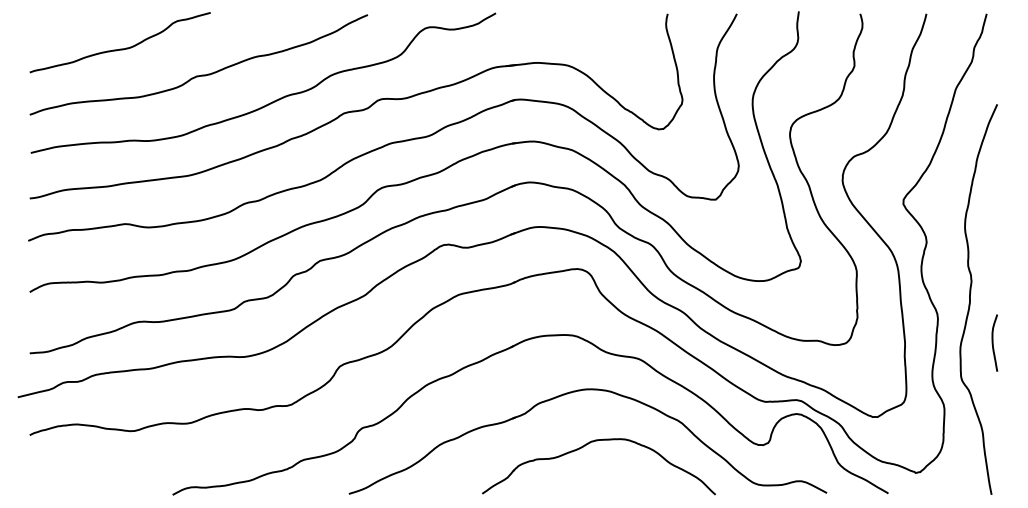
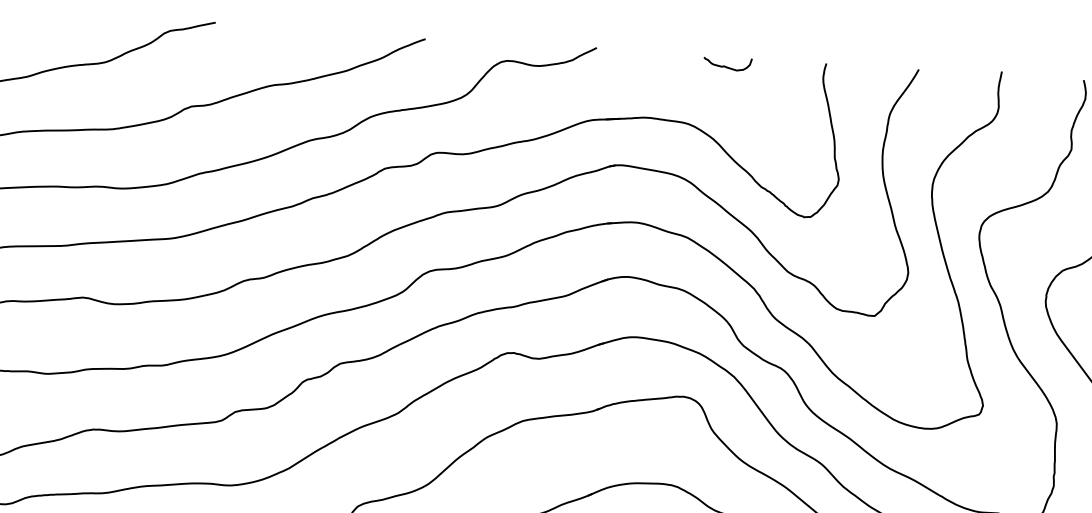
curve: (593, 20) -> (726, 65), added

